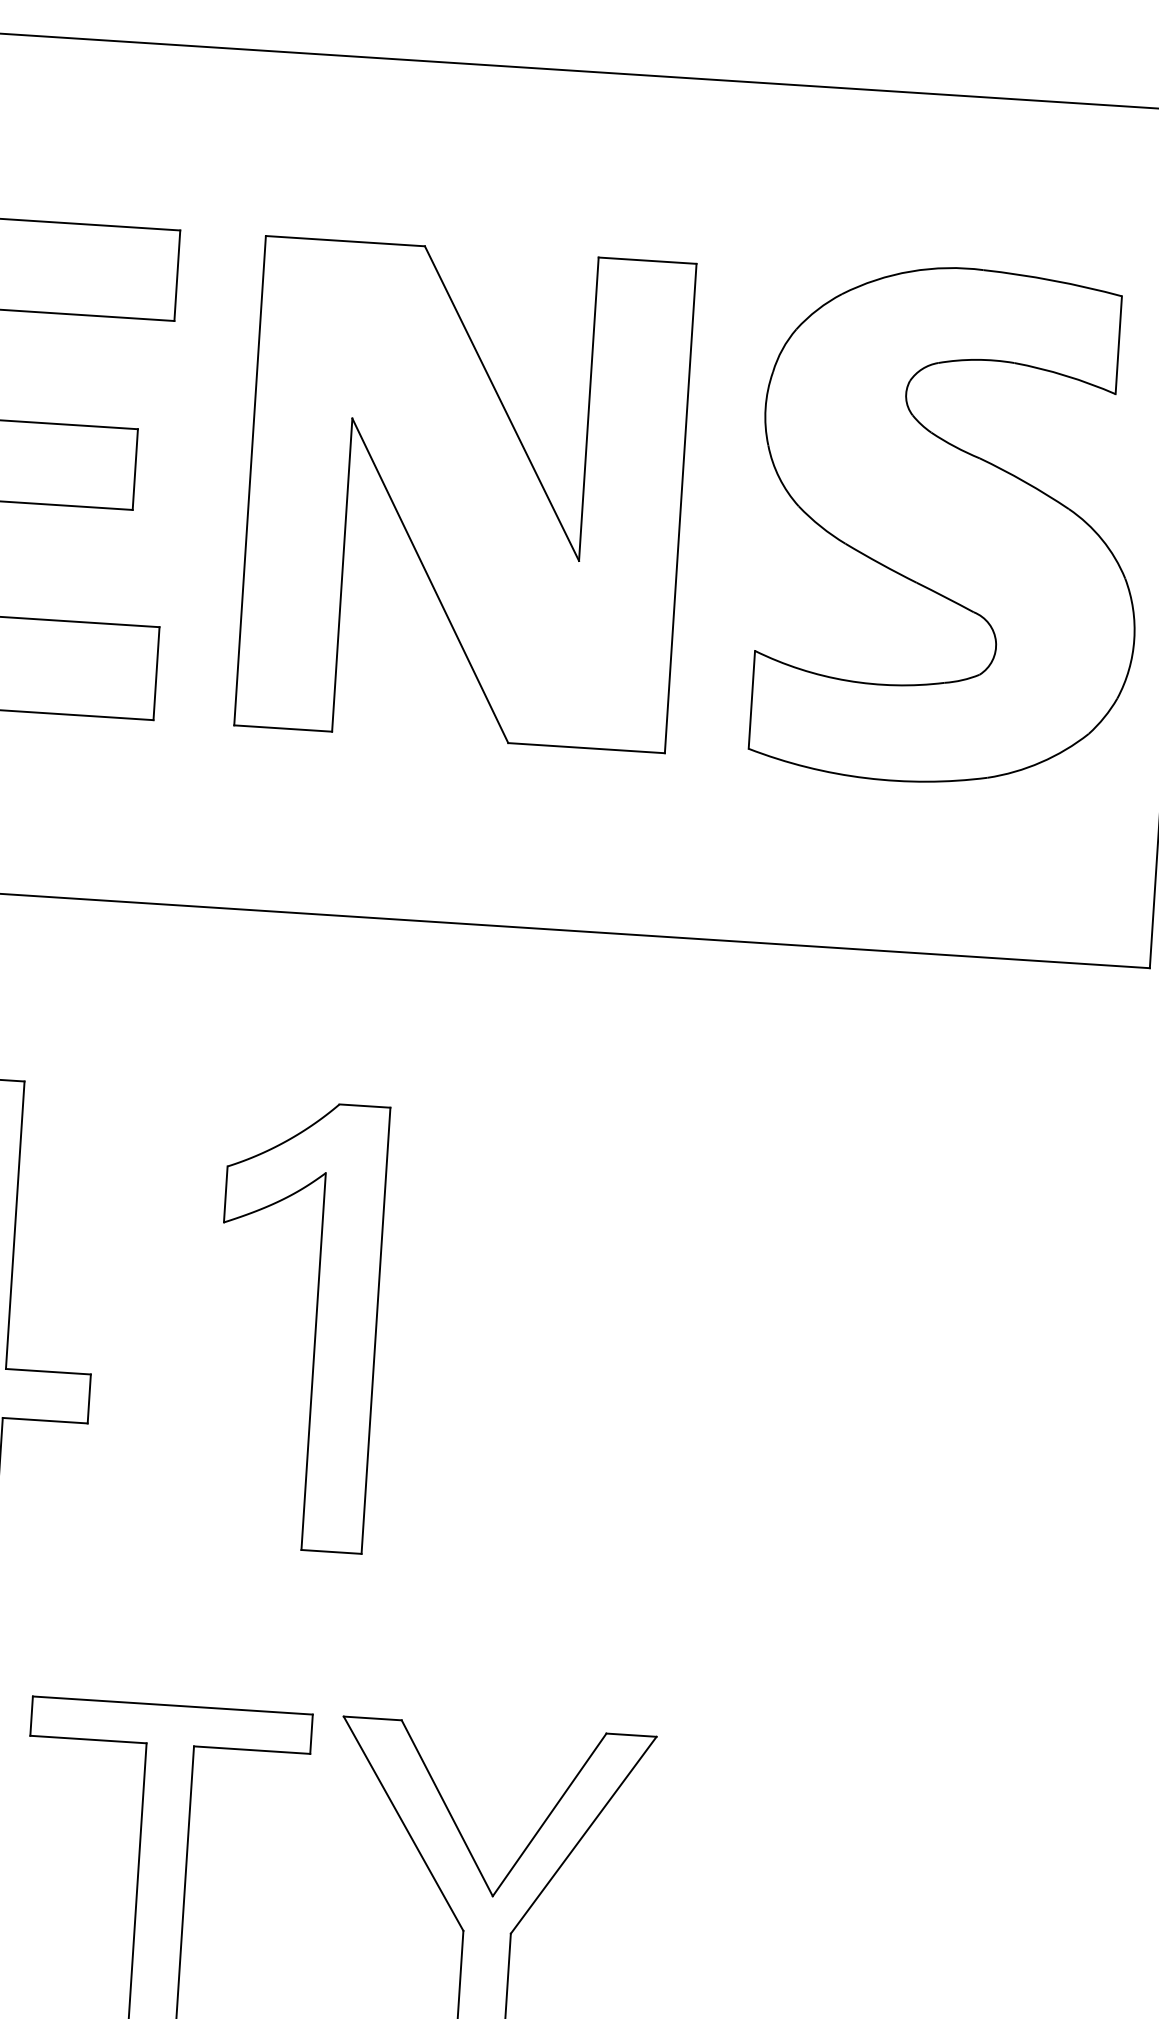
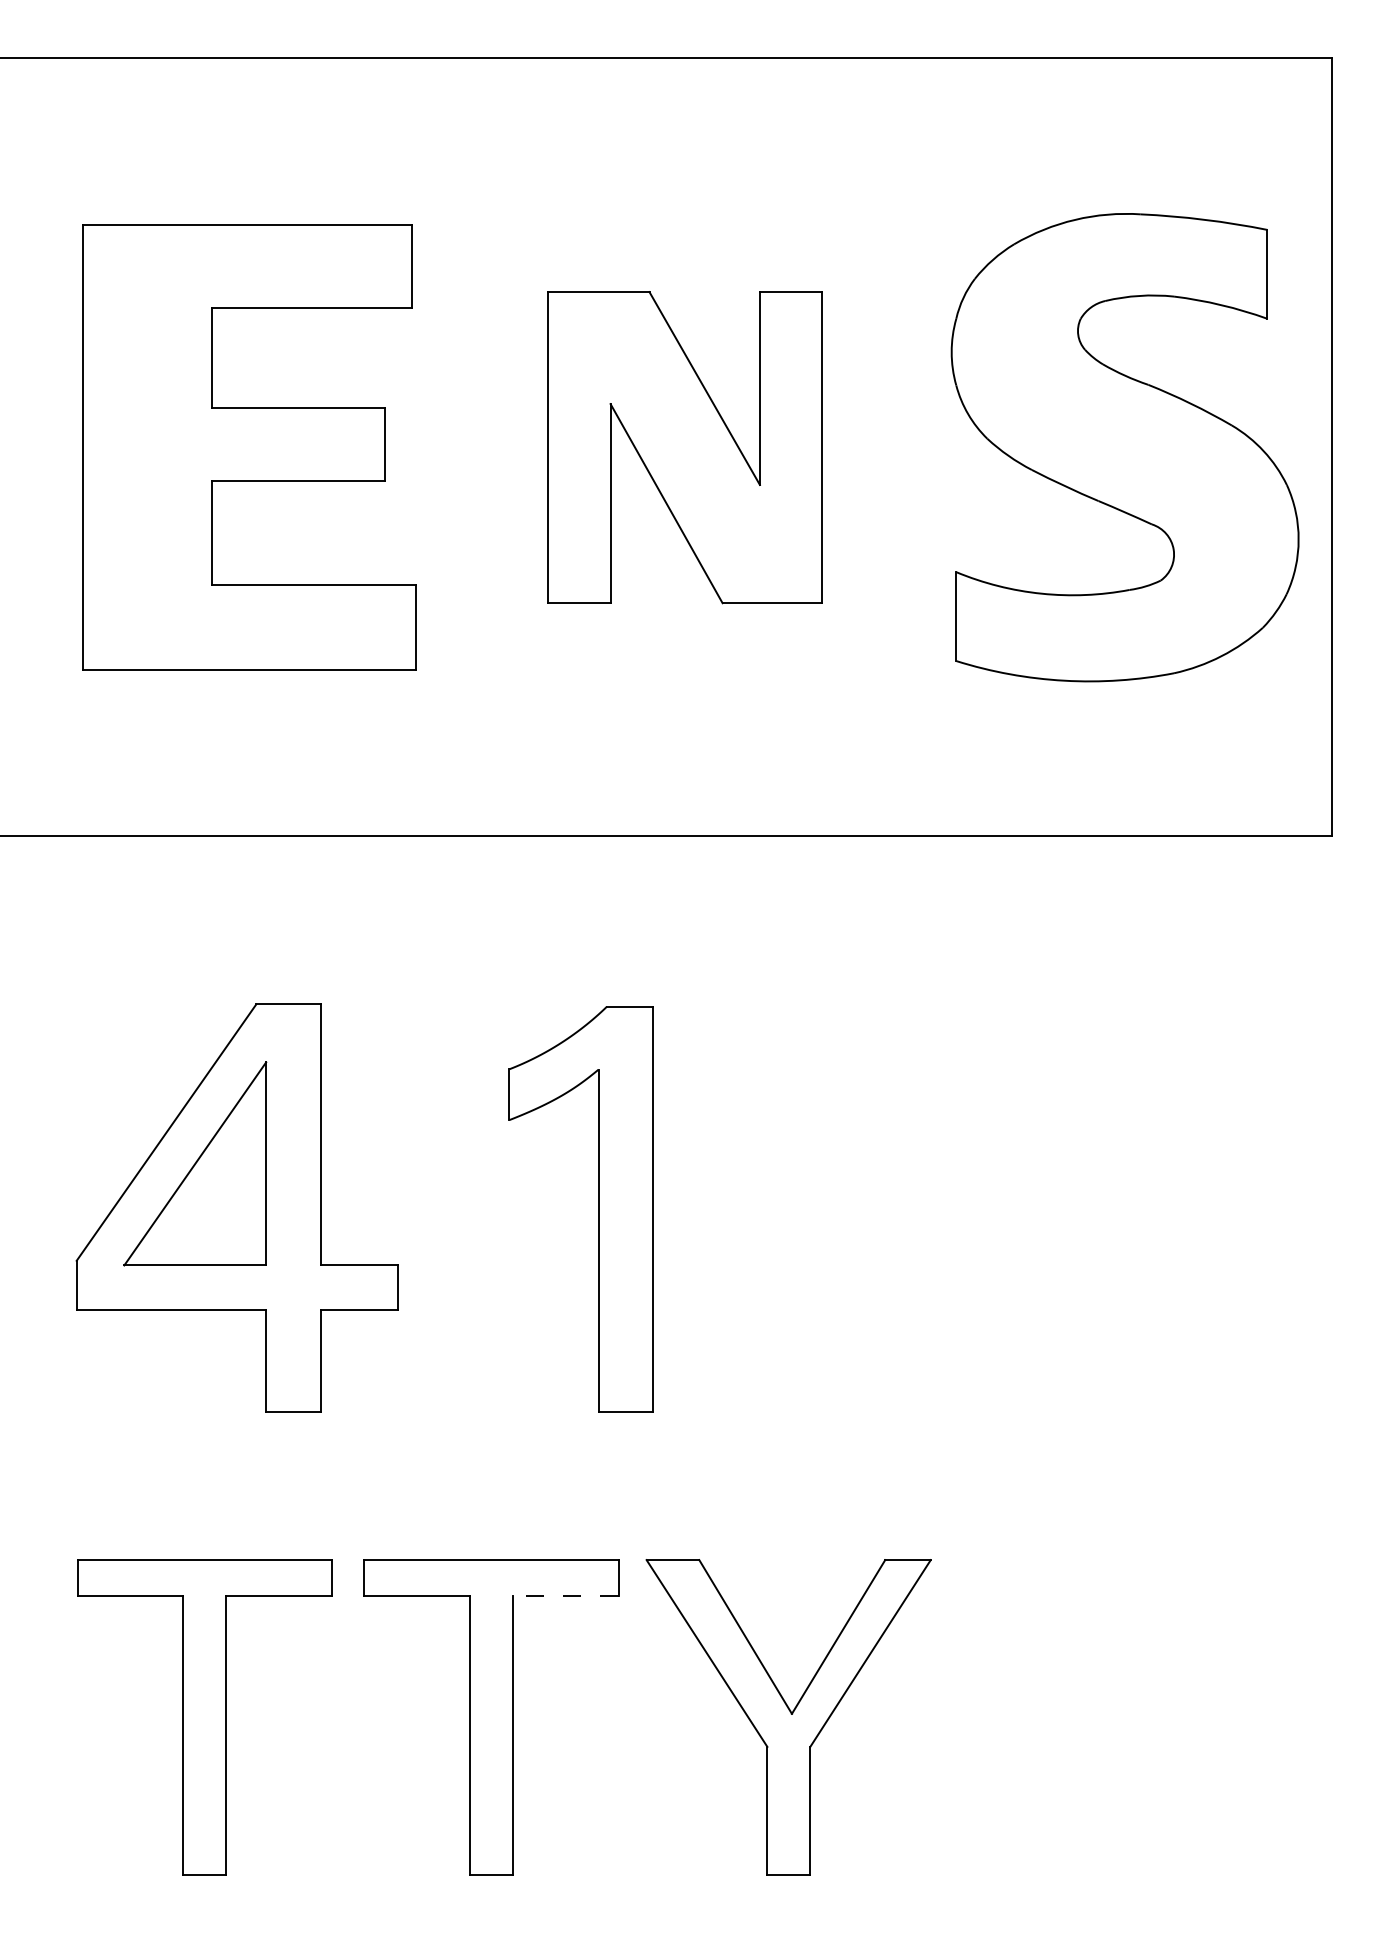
part: (465, 494) -> (685, 447), size x0.7
line: (251, 1749) -> (565, 1595), solid -> dashed

